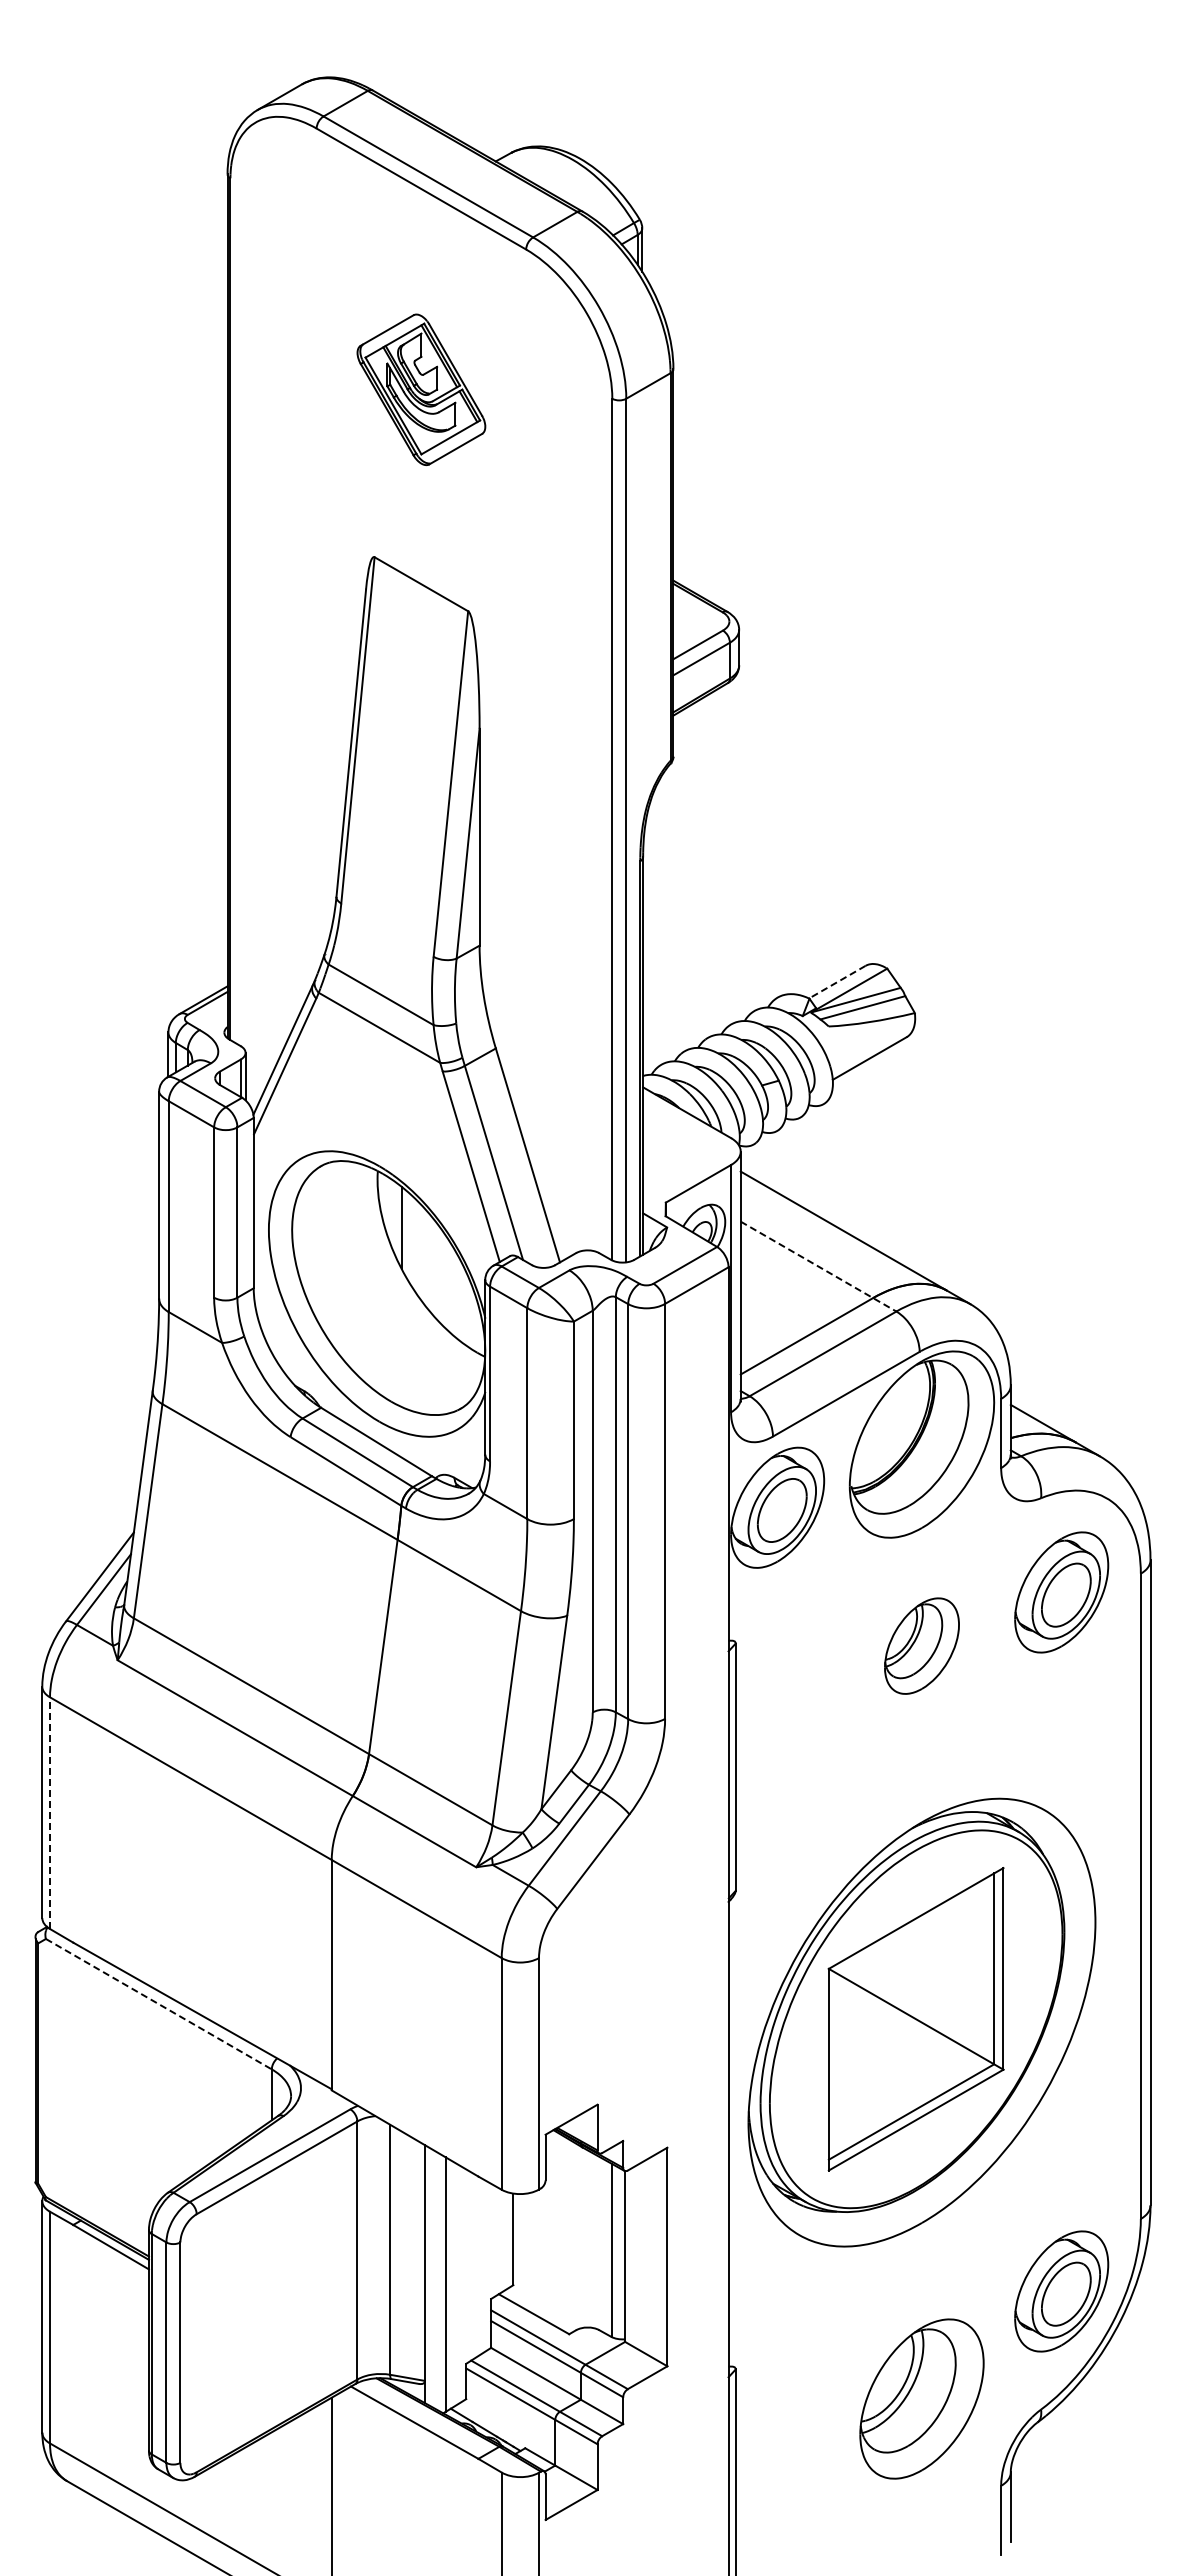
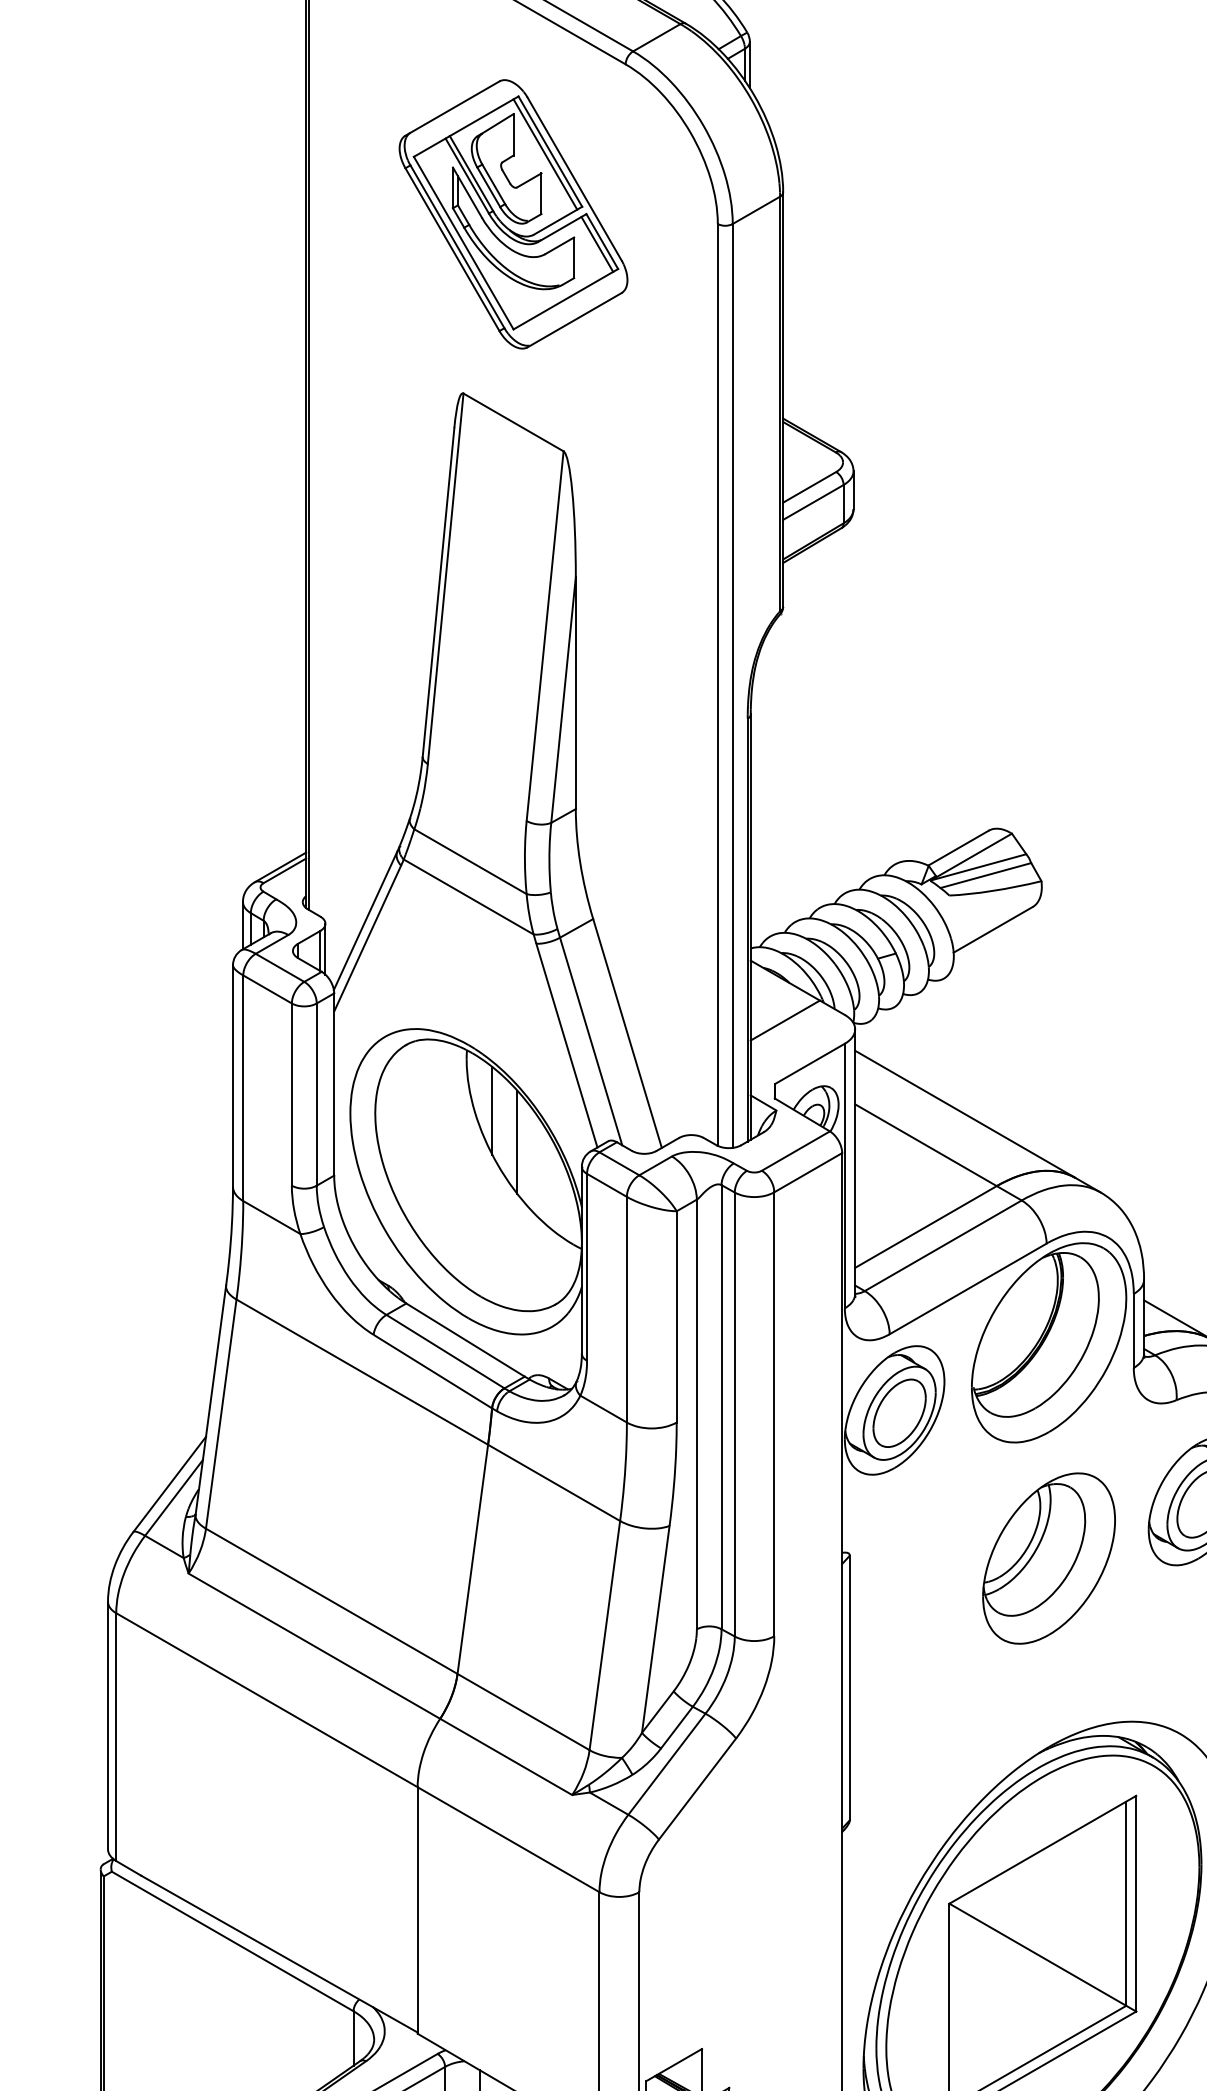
part: (421, 389) -> (513, 214), size x1.67
line: (837, 982) -> (958, 848), dashed -> solid
line: (675, 1142) -> (785, 1019), added
line: (424, 1256) -> (516, 1141), added
line: (818, 1266) -> (938, 1152), dashed -> solid
part: (921, 1645) -> (1048, 1557), size x1.67
line: (50, 1813) -> (116, 1737), dashed -> solid
line: (159, 2004) -> (233, 1941), dashed -> solid

